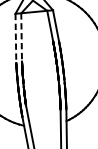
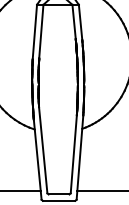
line: (21, 37) -> (41, 31), dashed -> solid
line: (15, 38) -> (34, 32), dashed -> solid

